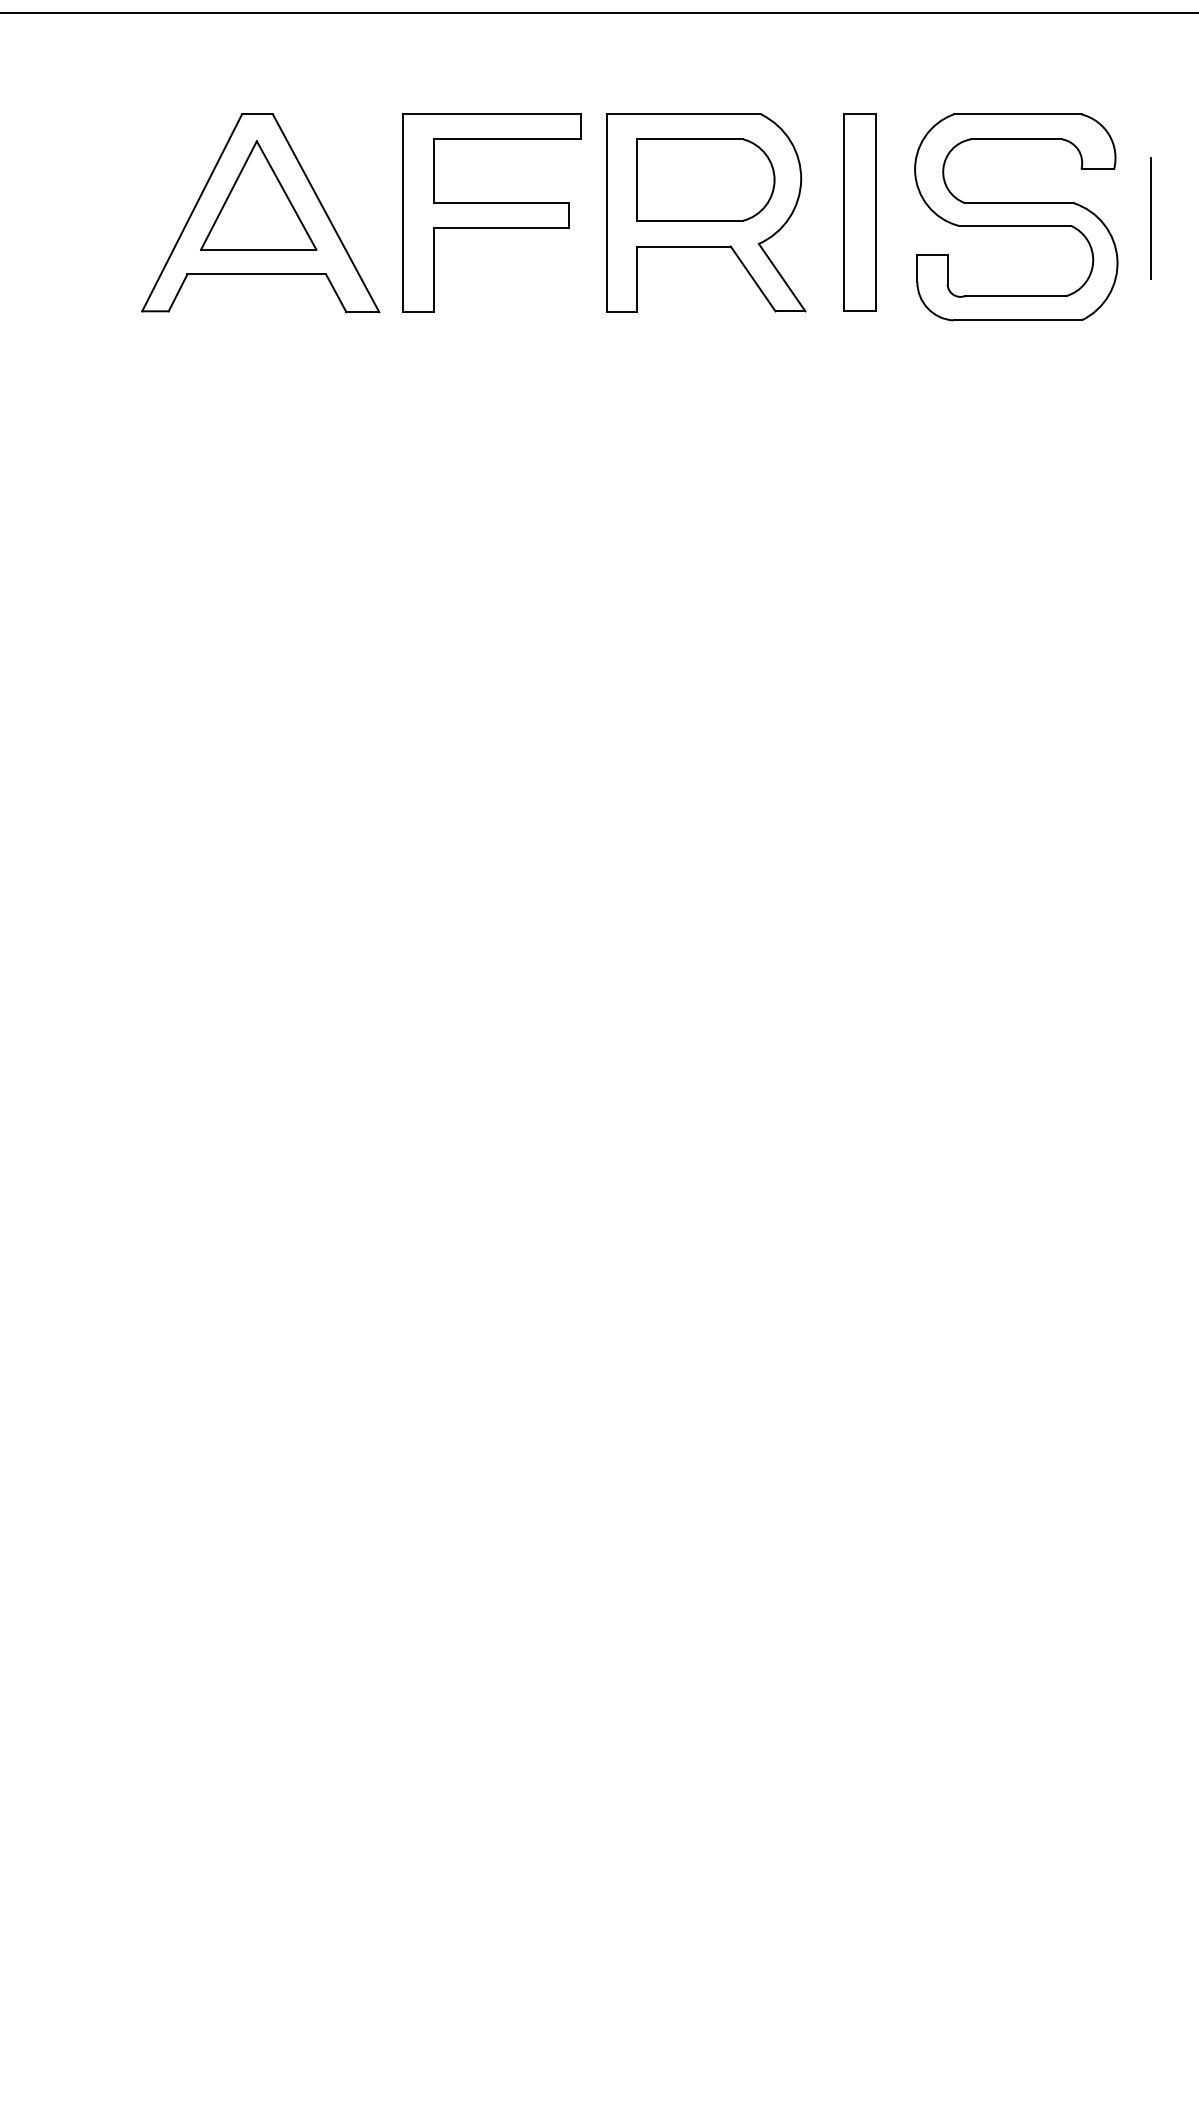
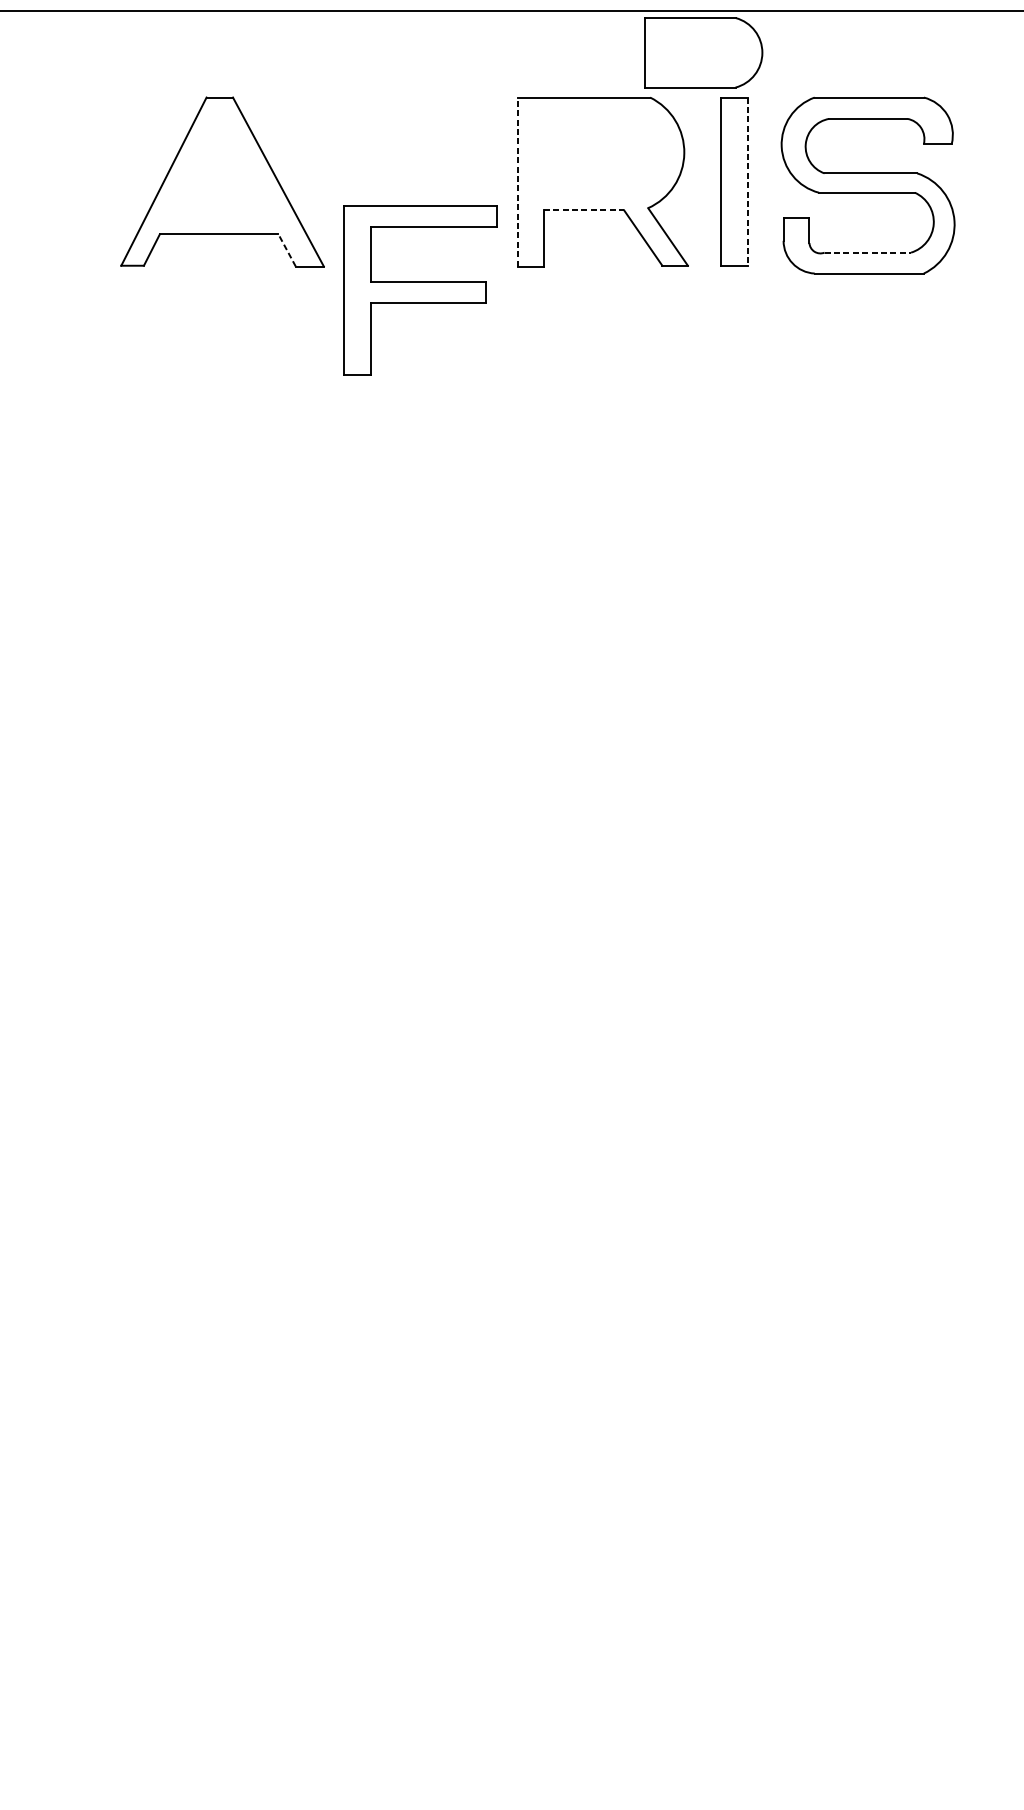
part: (705, 179) -> (703, 52), moved
part: (258, 195) -> (220, 166), removed
part: (491, 212) -> (419, 289), moved
line: (606, 213) -> (517, 182), solid -> dashed
line: (875, 213) -> (747, 182), solid -> dashed
line: (1151, 218) -> (983, 186), removed
line: (684, 246) -> (584, 210), solid -> dashed
line: (336, 292) -> (287, 249), solid -> dashed
line: (1015, 296) -> (867, 253), solid -> dashed

